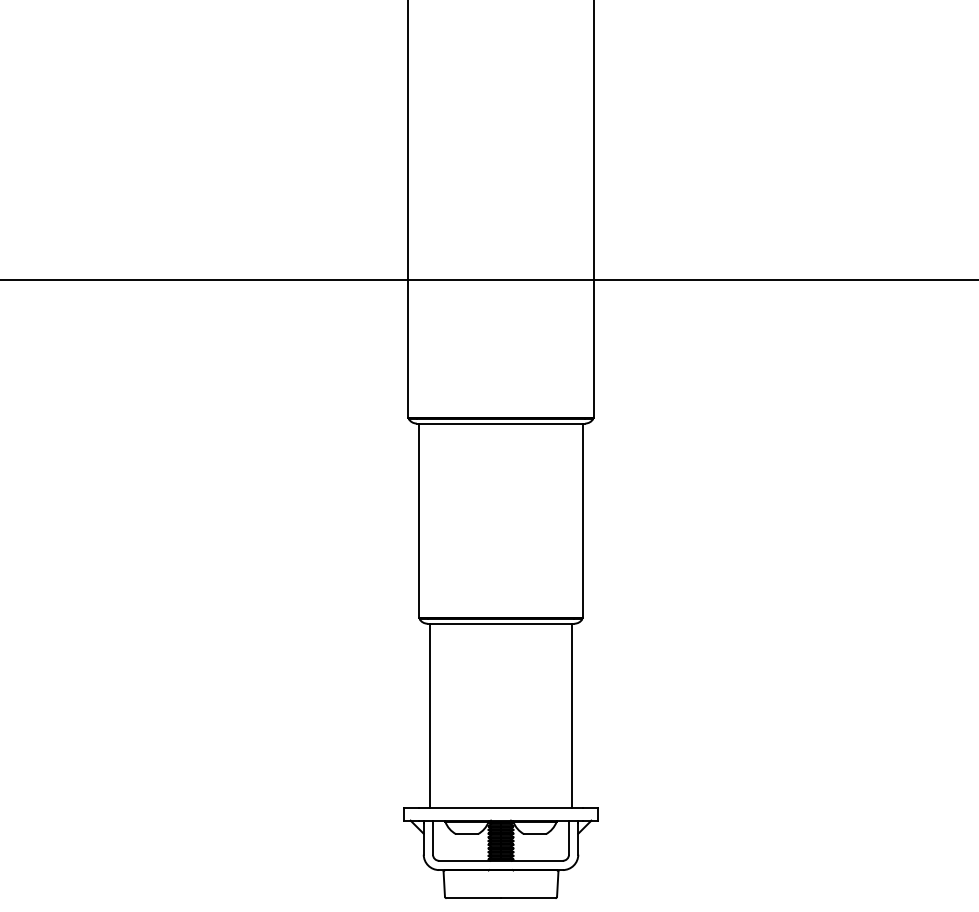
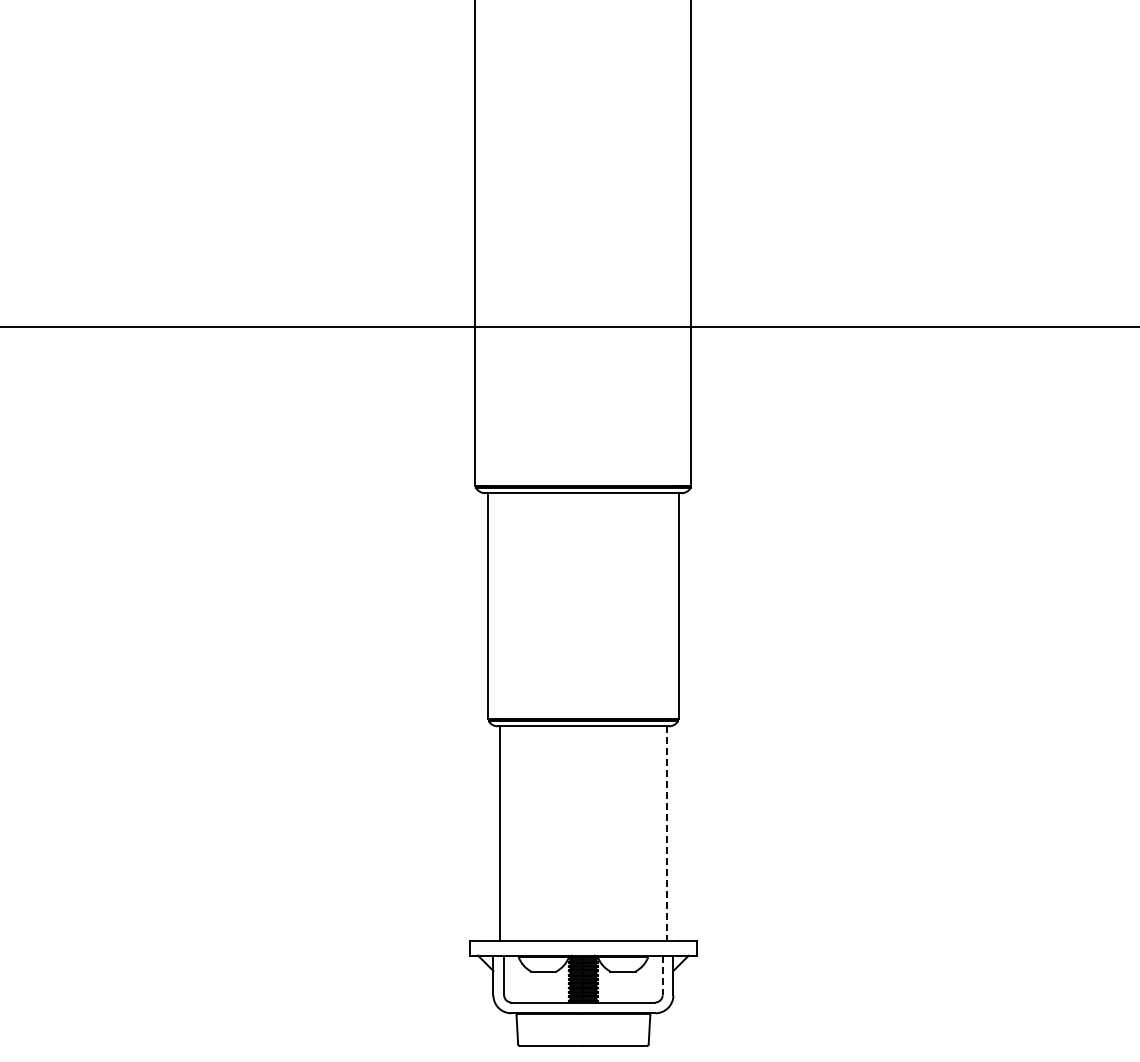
line: (572, 716) -> (666, 834), solid -> dashed
line: (568, 837) -> (662, 975), solid -> dashed

